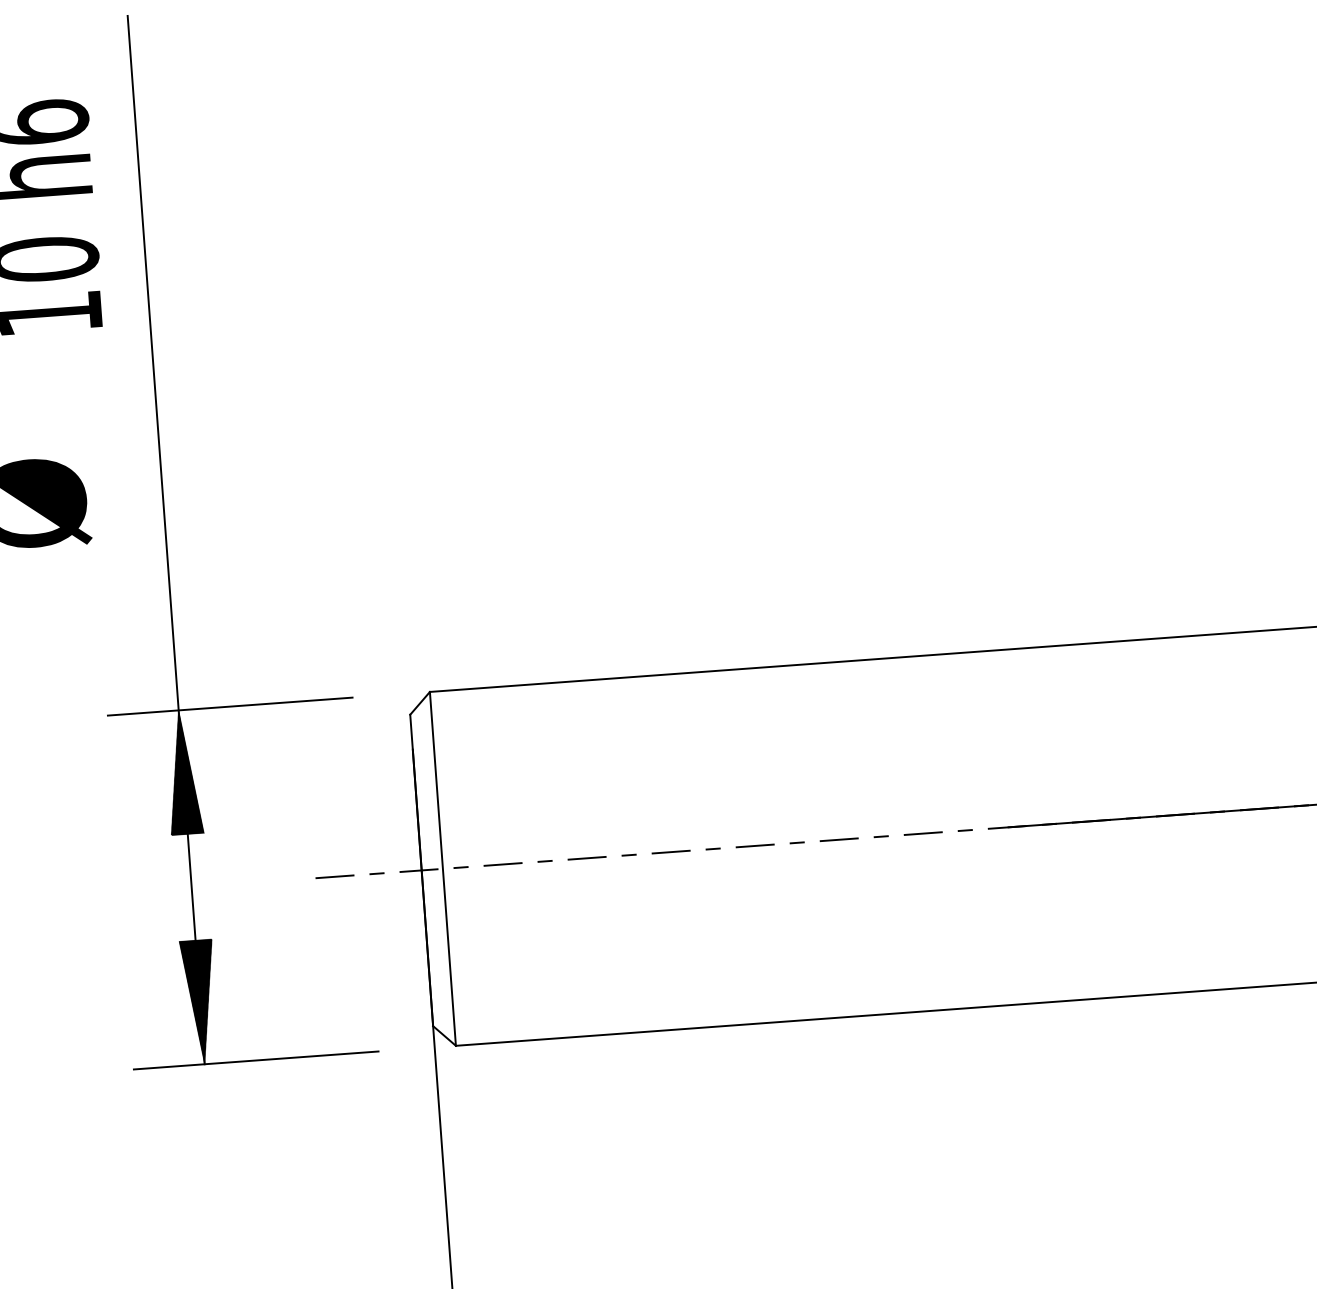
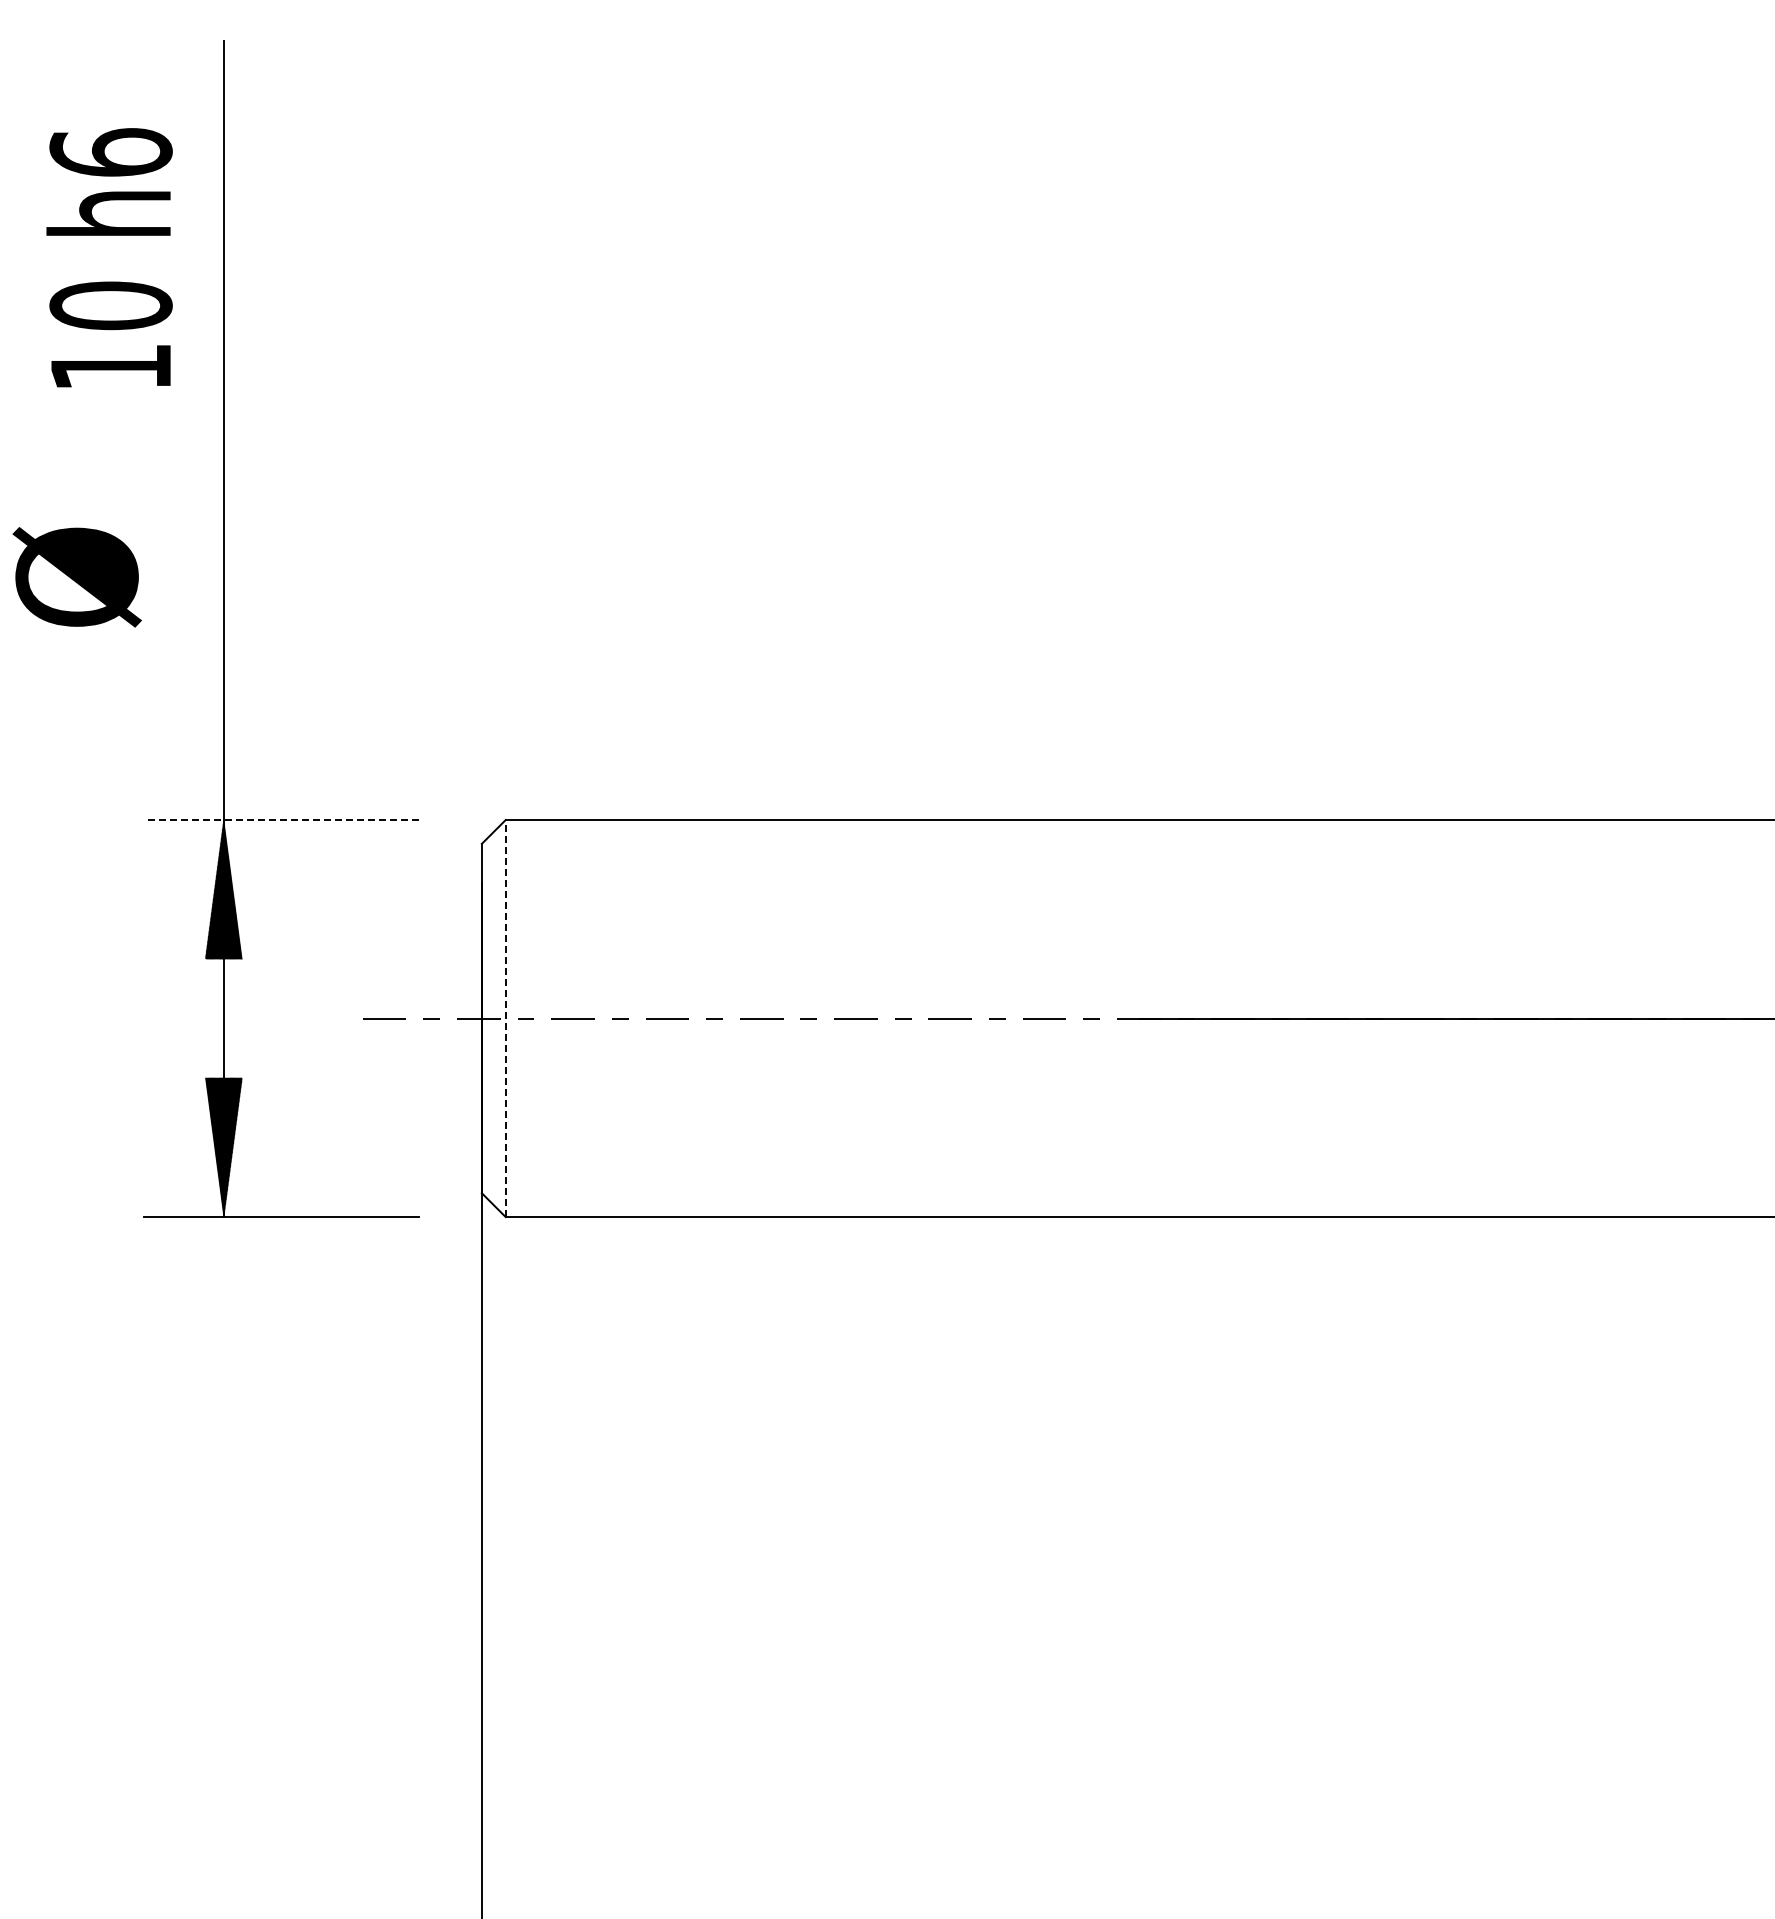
line: (230, 707) -> (281, 820), solid -> dashed
line: (442, 868) -> (505, 1018), solid -> dashed

